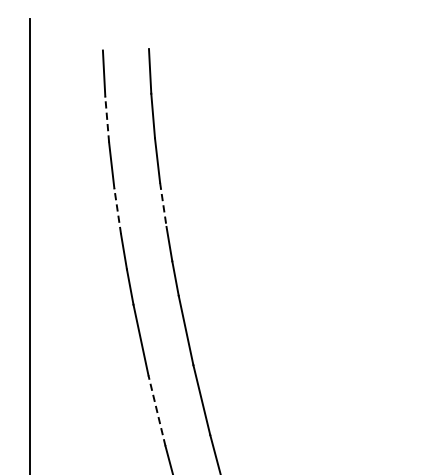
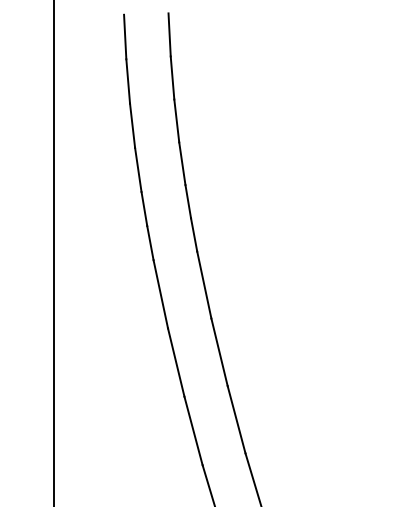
line: (107, 118) -> (128, 80), dashed -> solid
line: (163, 204) -> (182, 163), dashed -> solid
line: (117, 210) -> (138, 169), dashed -> solid
line: (157, 410) -> (176, 362), dashed -> solid

